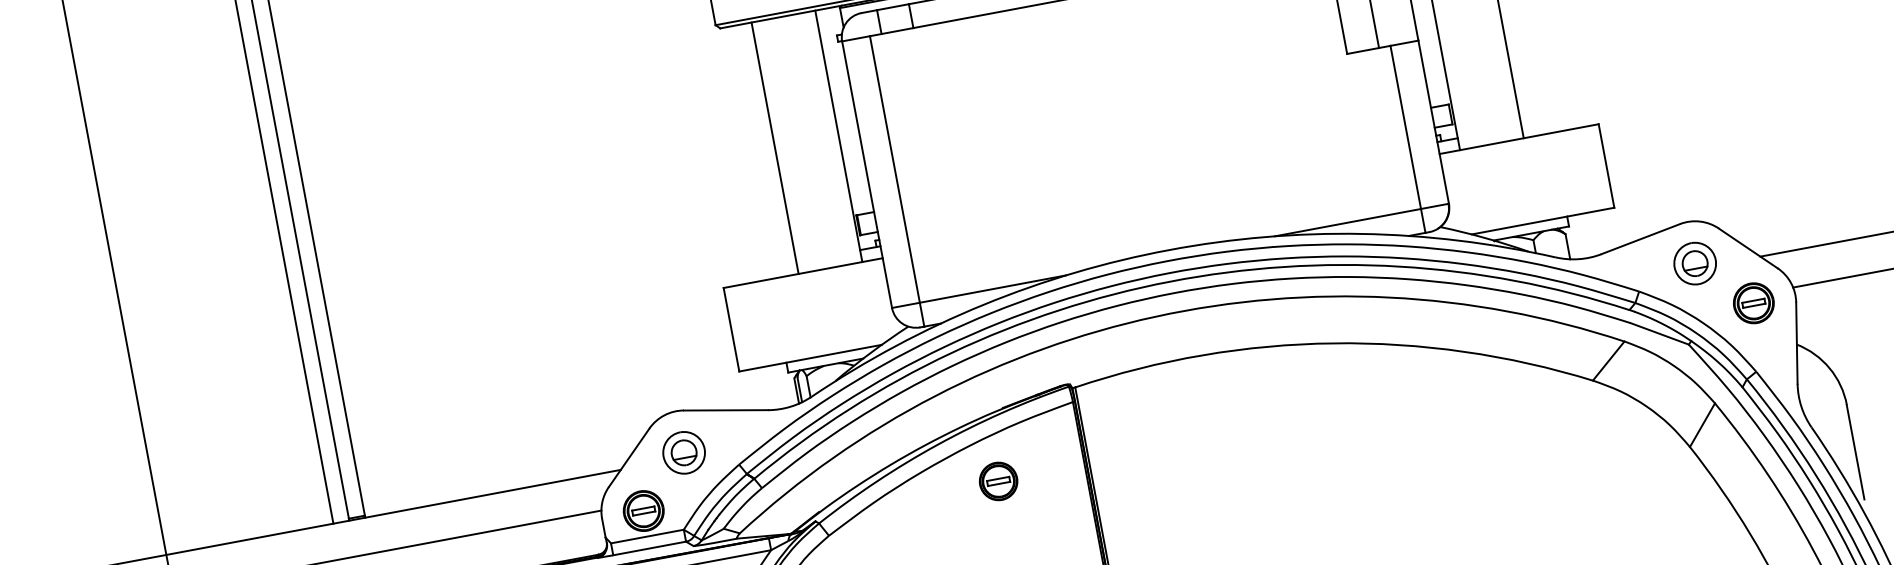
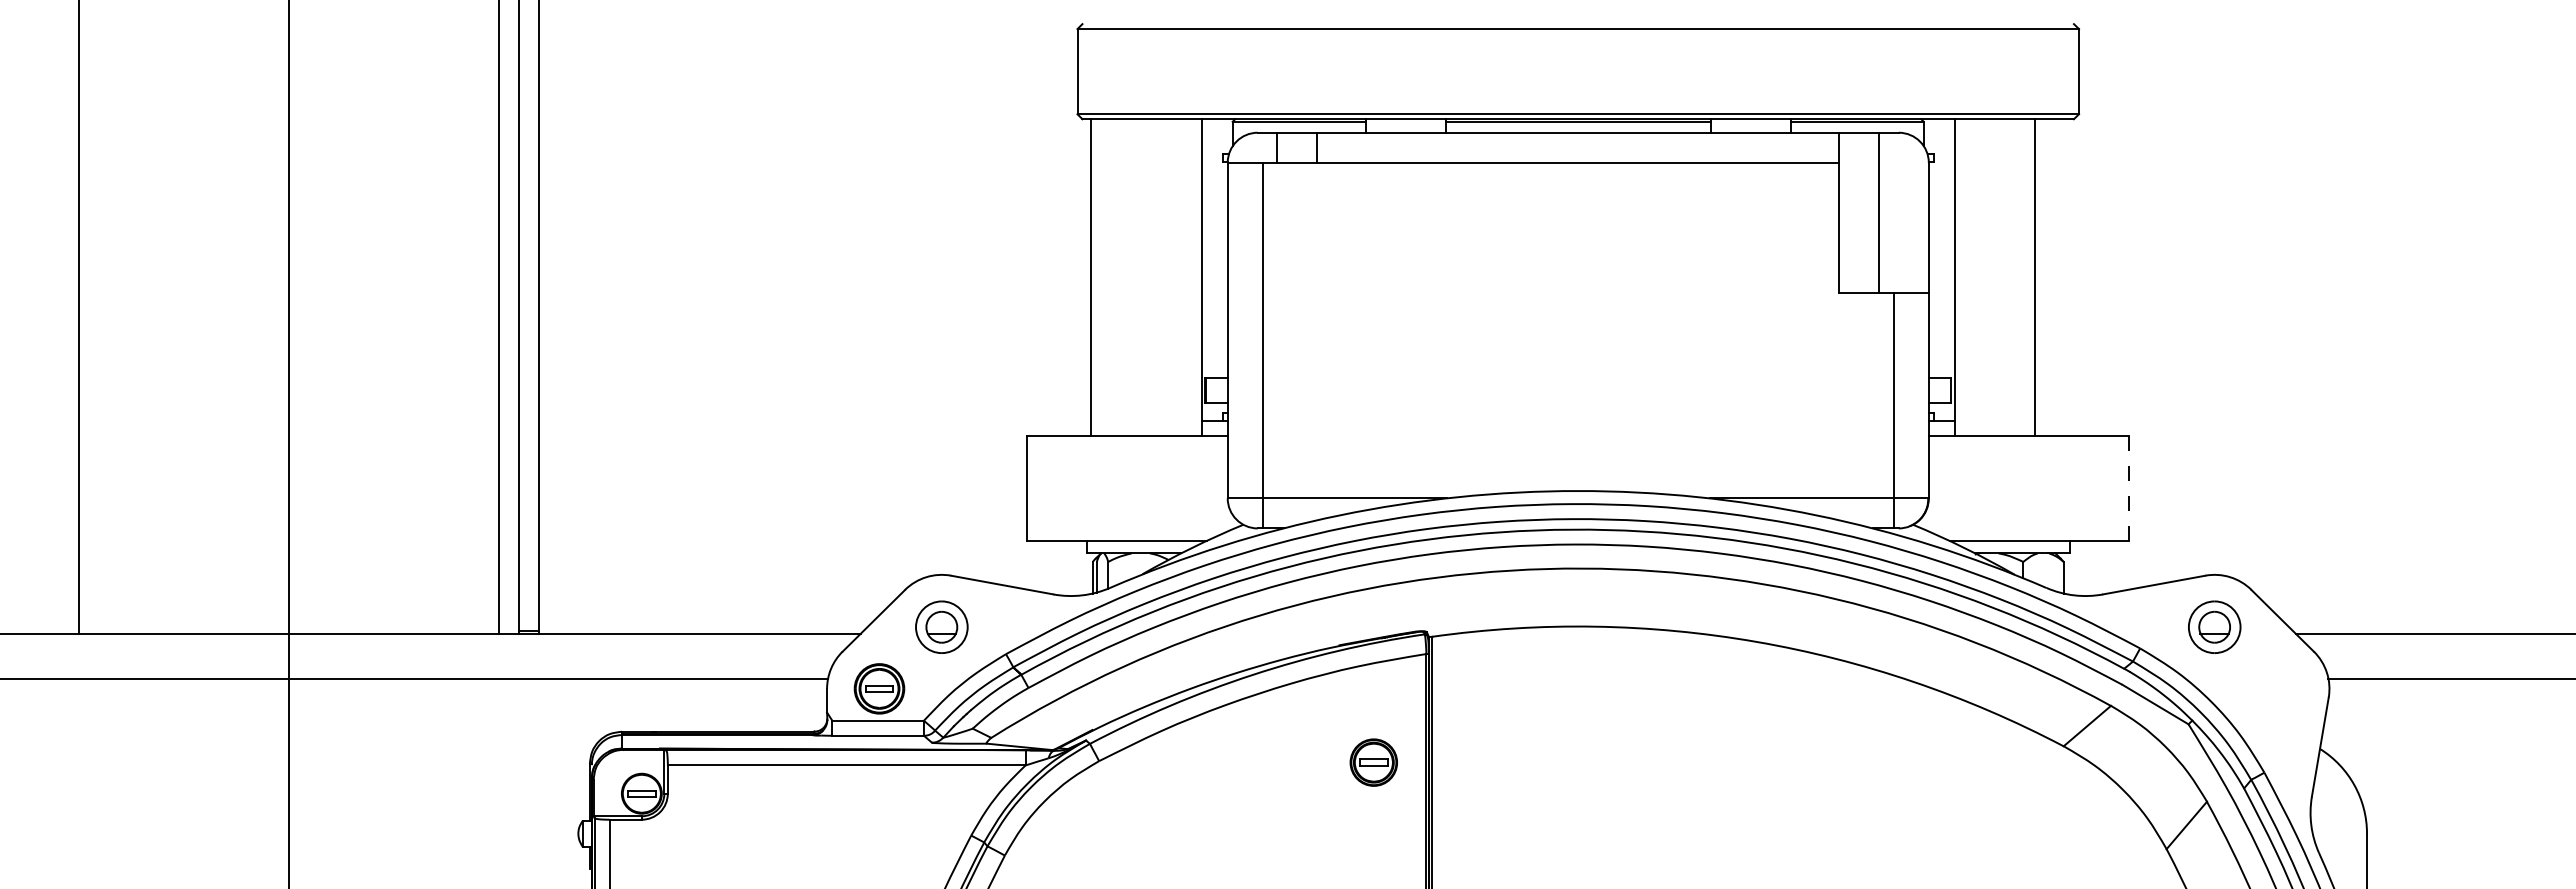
line: (774, 148) -> (1090, 277), moved
line: (1606, 166) -> (2129, 488), solid -> dashed
part: (1753, 303) -> (2276, 688), removed
part: (998, 481) -> (1373, 762), moved

